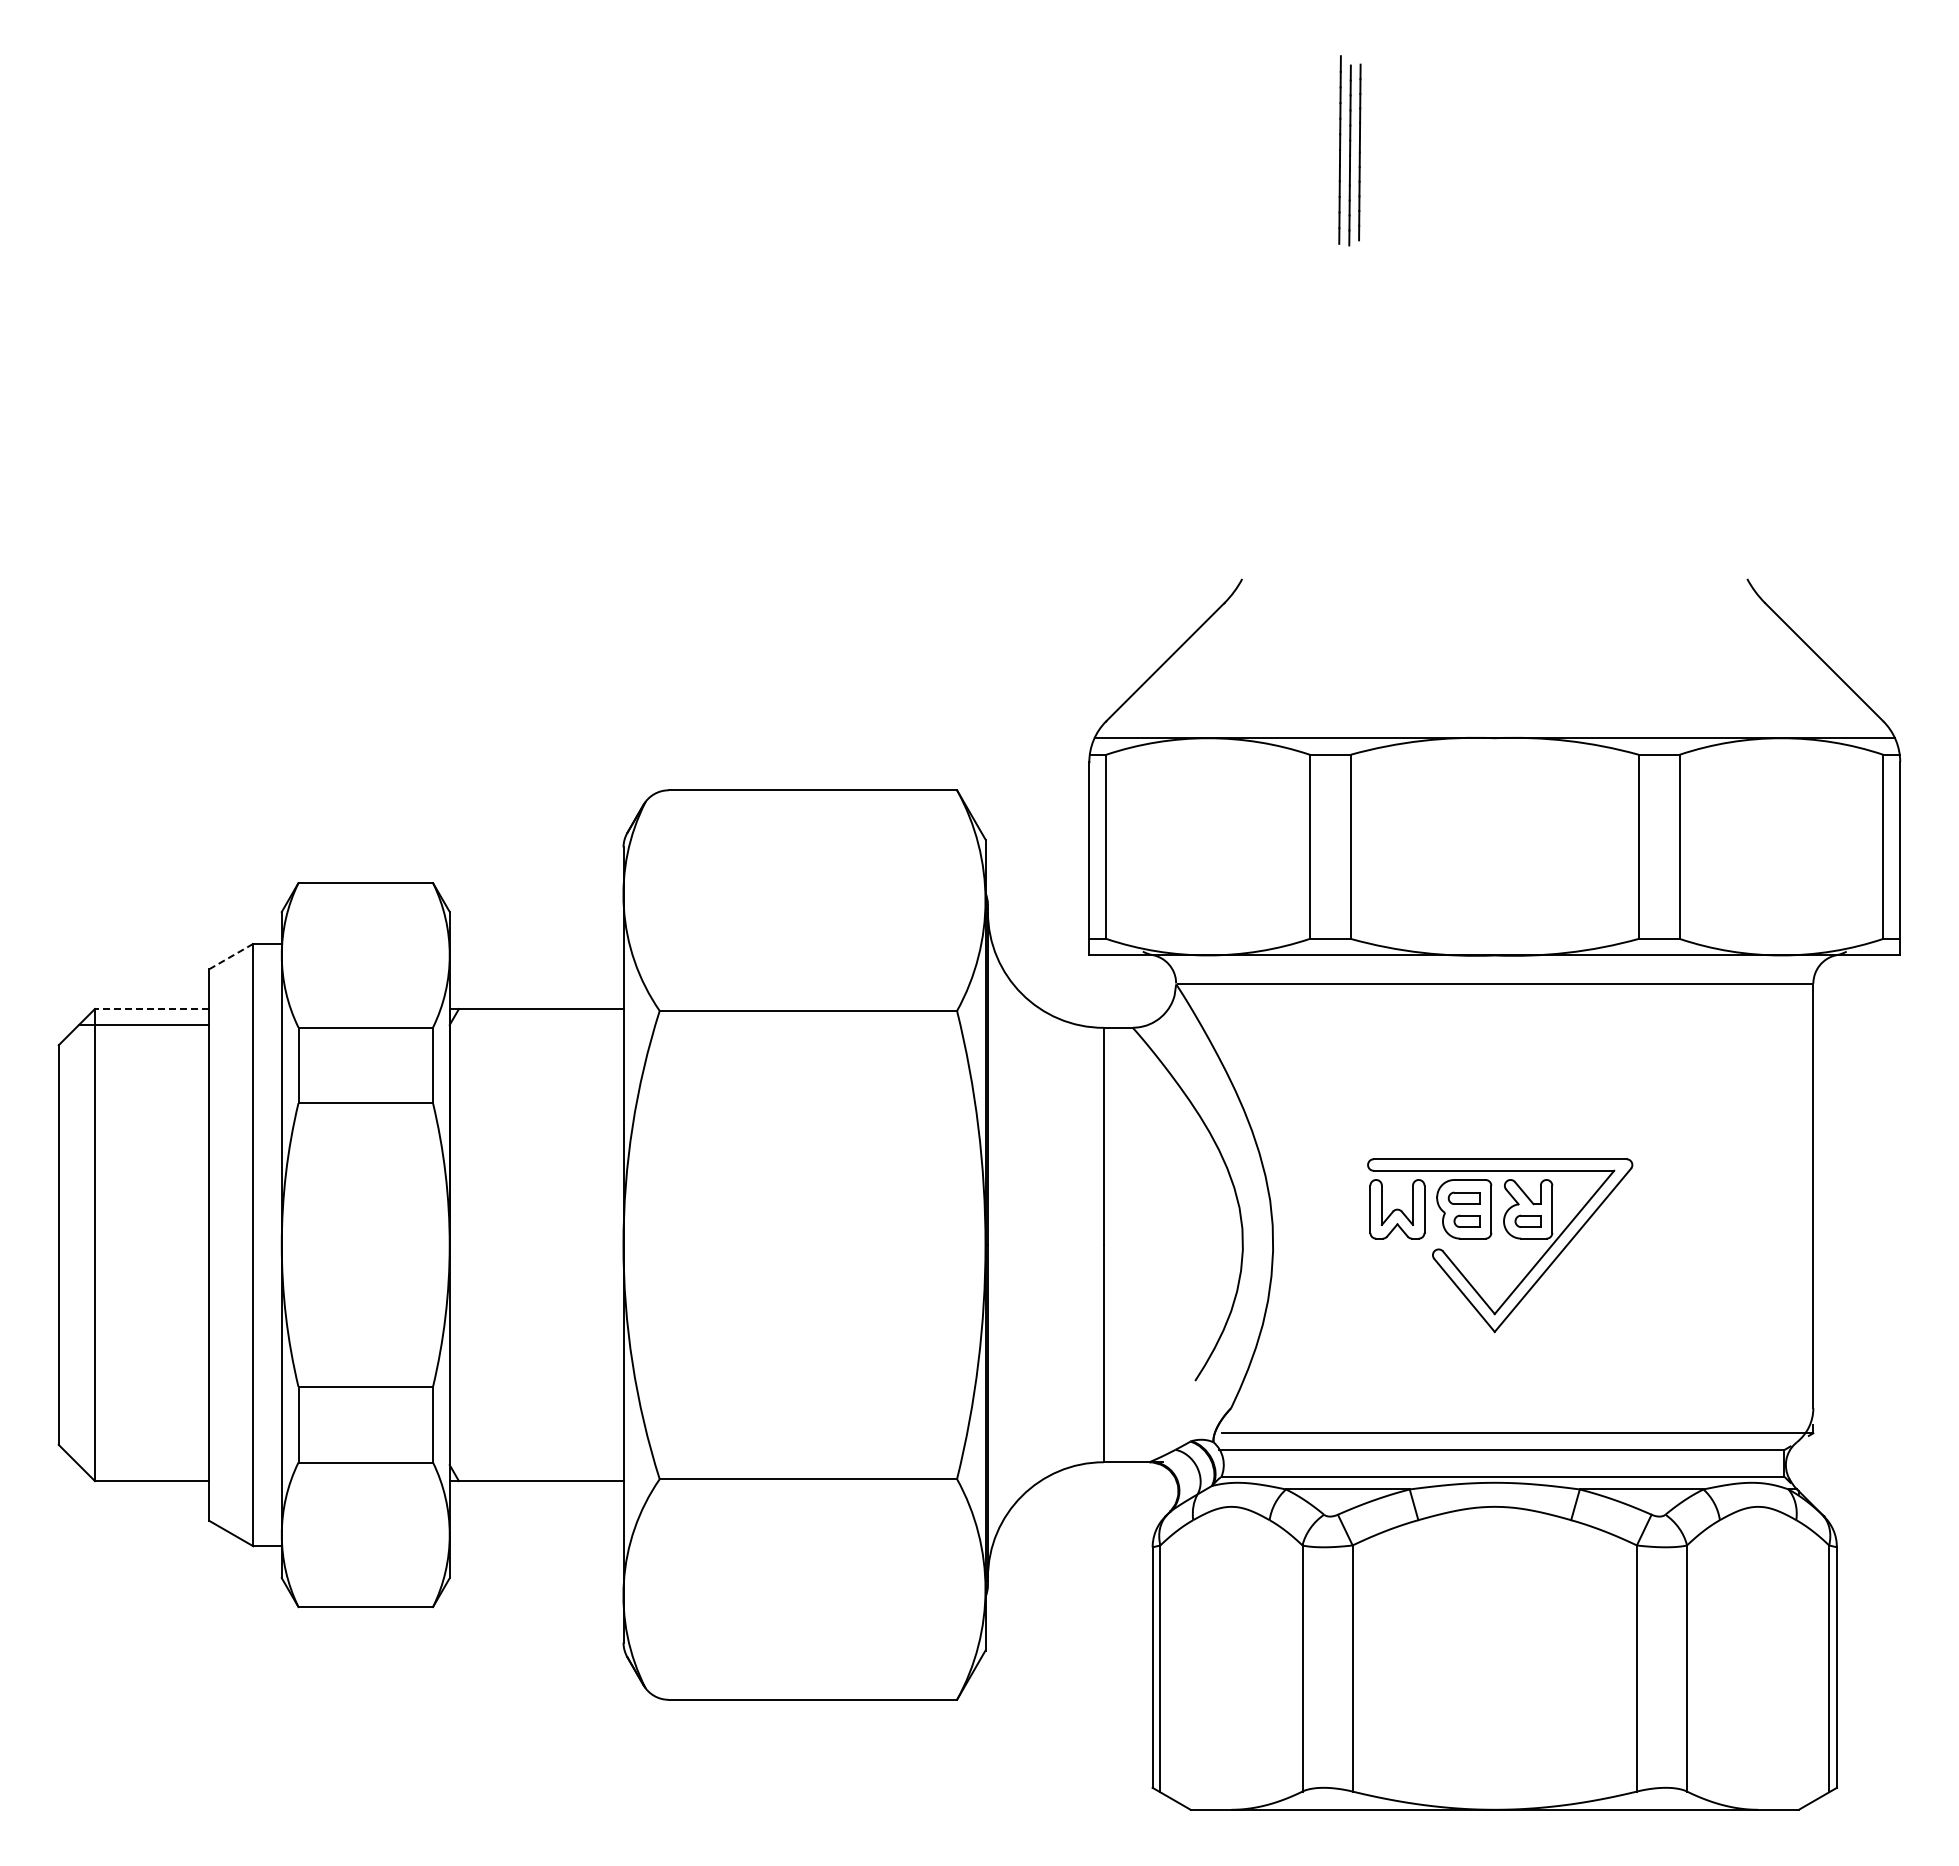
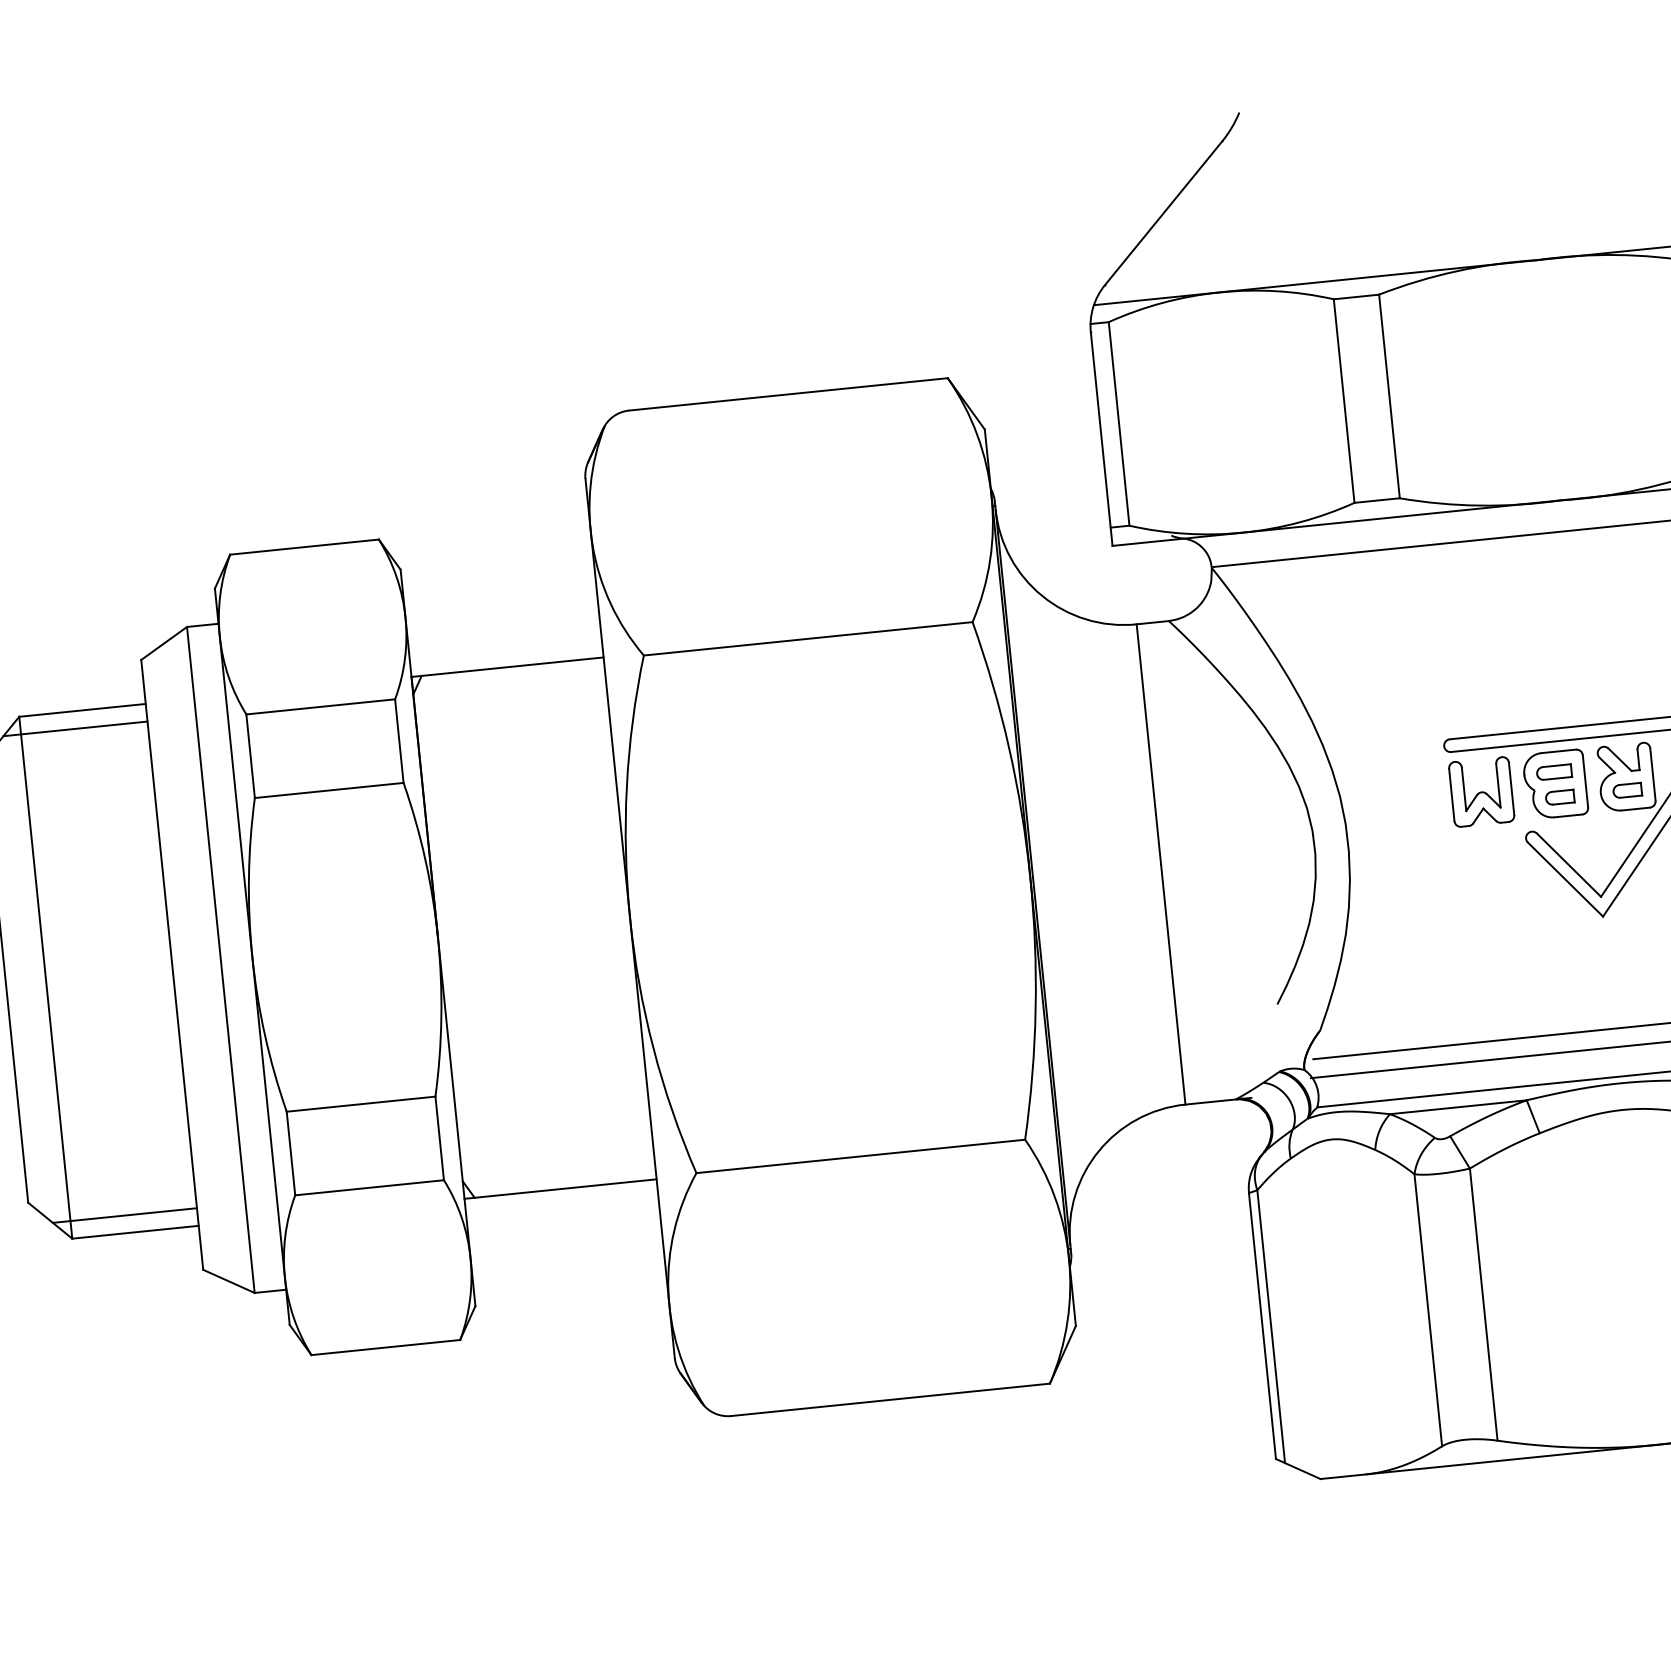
line: (230, 956) -> (163, 643), dashed -> solid
line: (151, 1009) -> (81, 710), dashed -> solid
line: (144, 1465) -> (125, 1215), added

